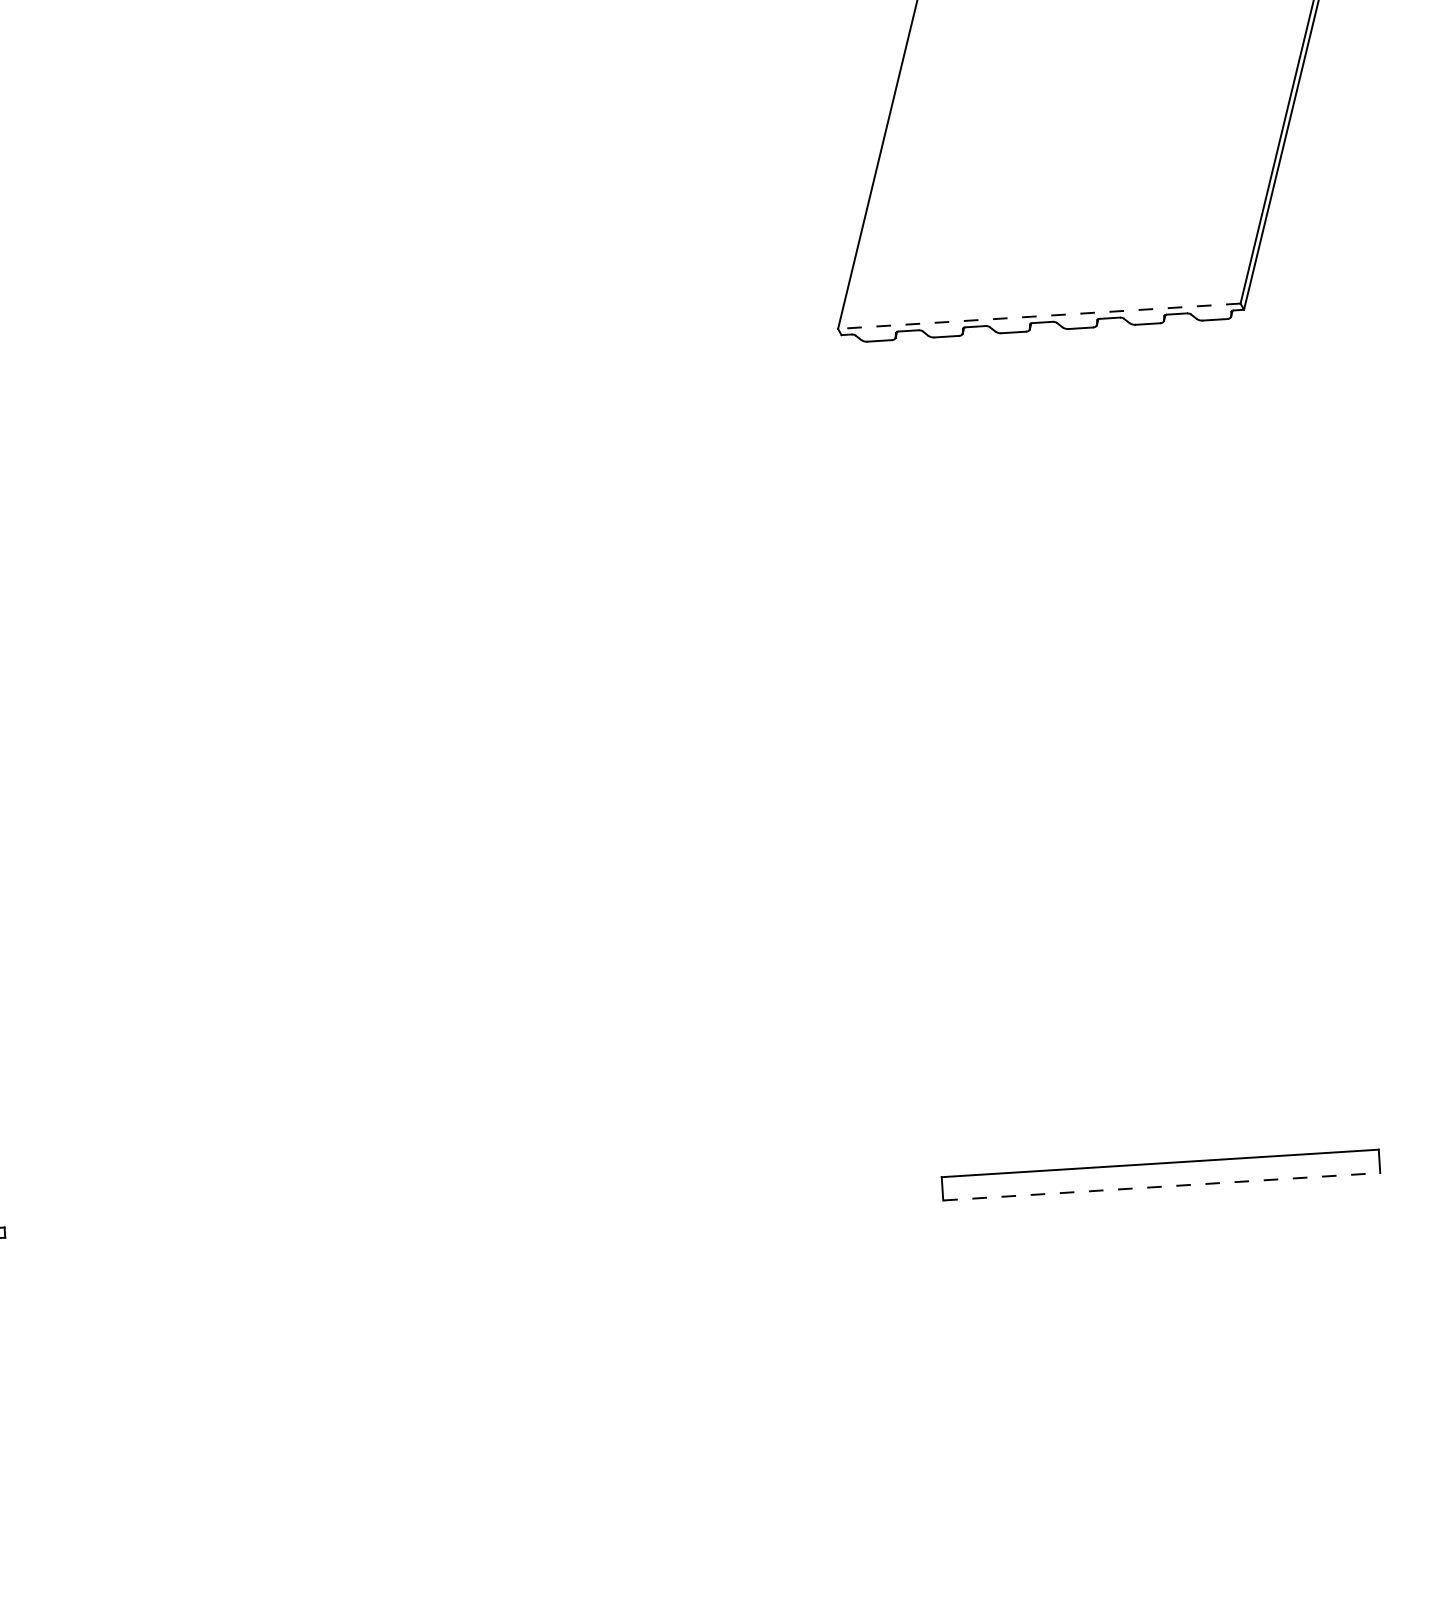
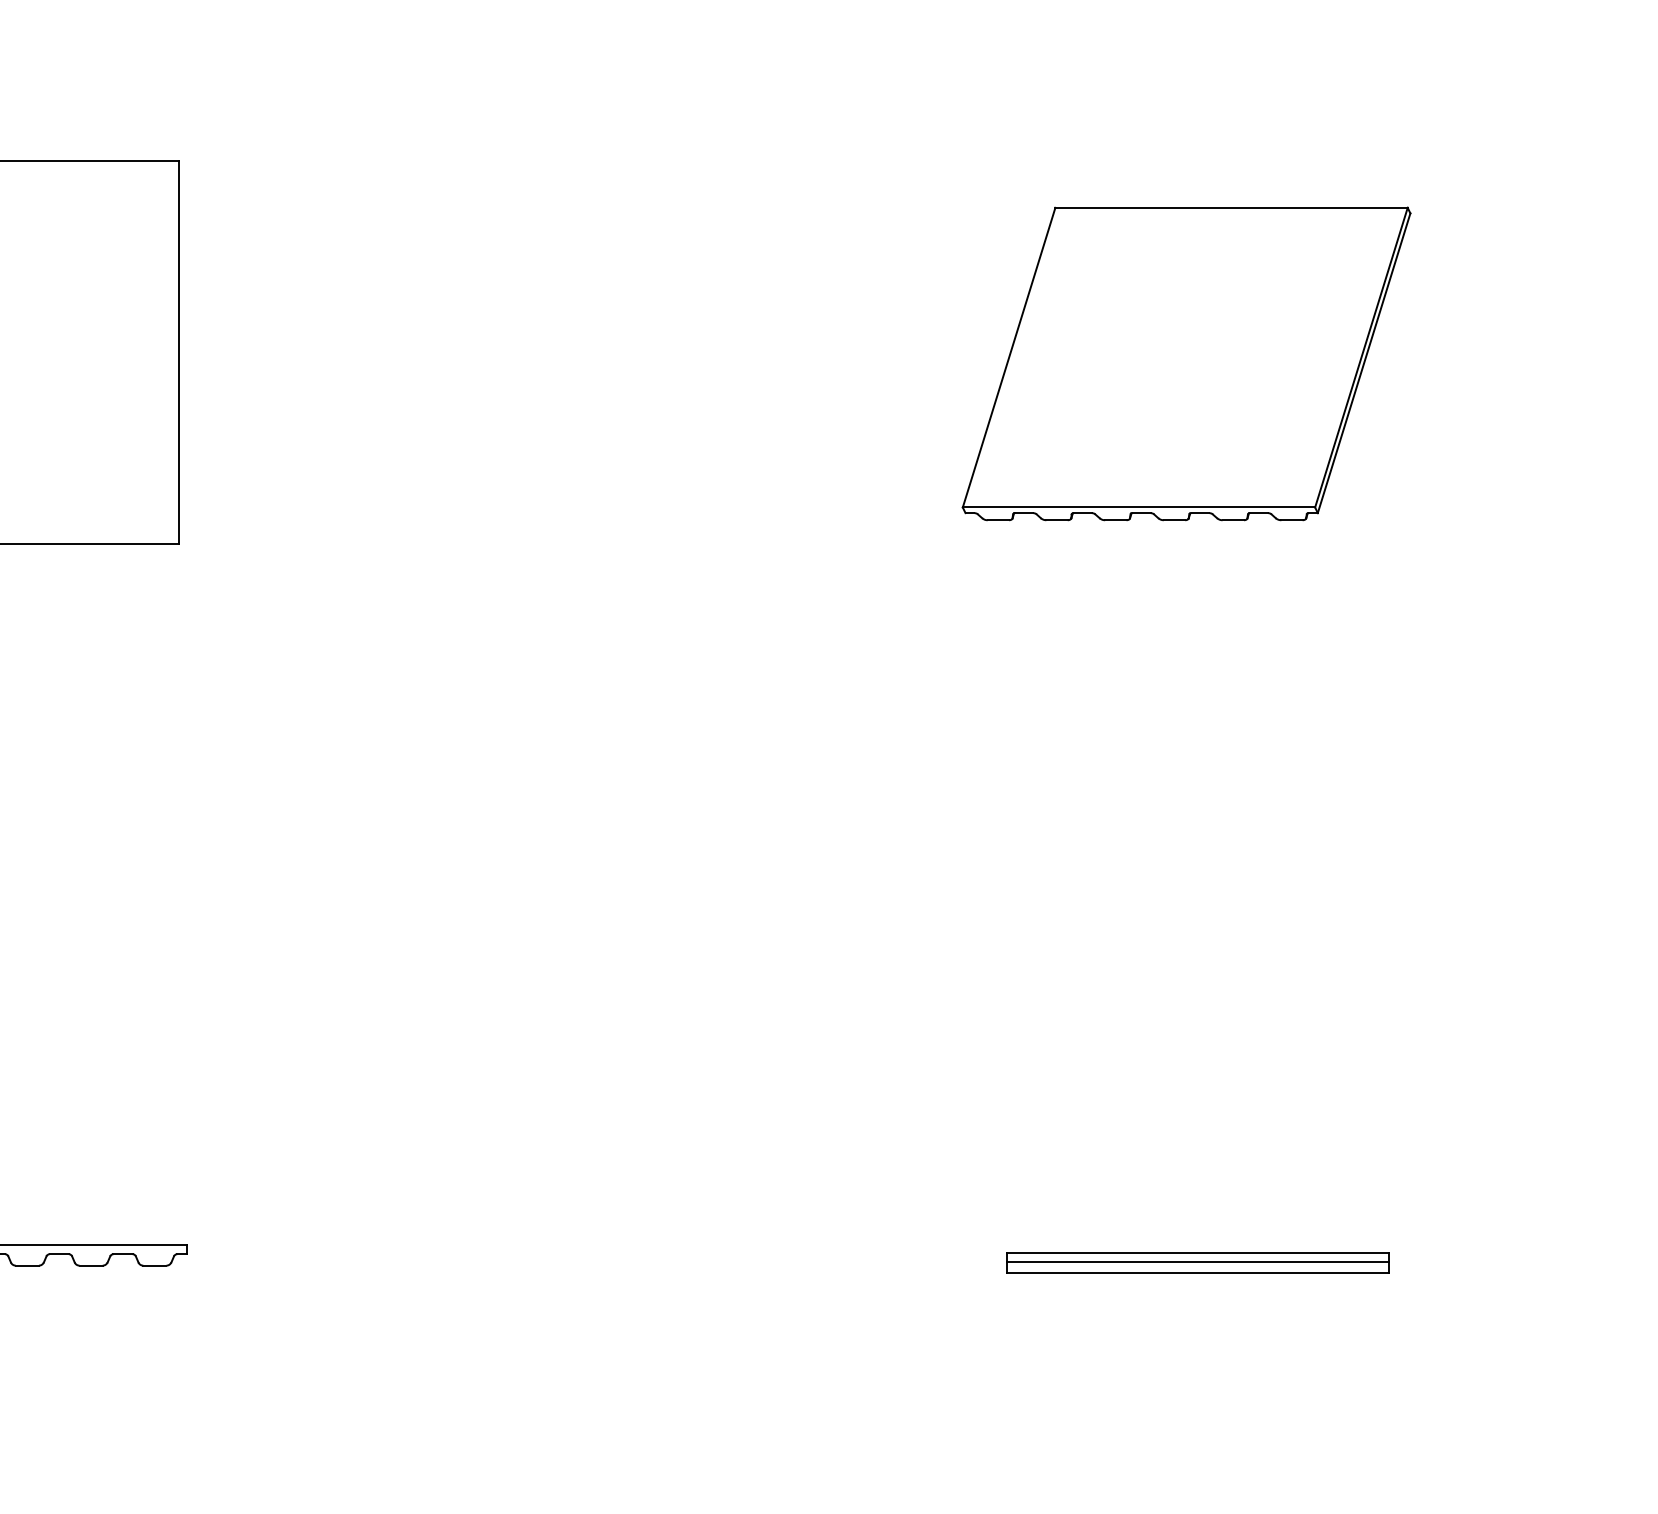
line: (1038, 316) -> (1138, 507), dashed -> solid
line: (1160, 1173) -> (1197, 1261), added
line: (1162, 1187) -> (1198, 1273), dashed -> solid

